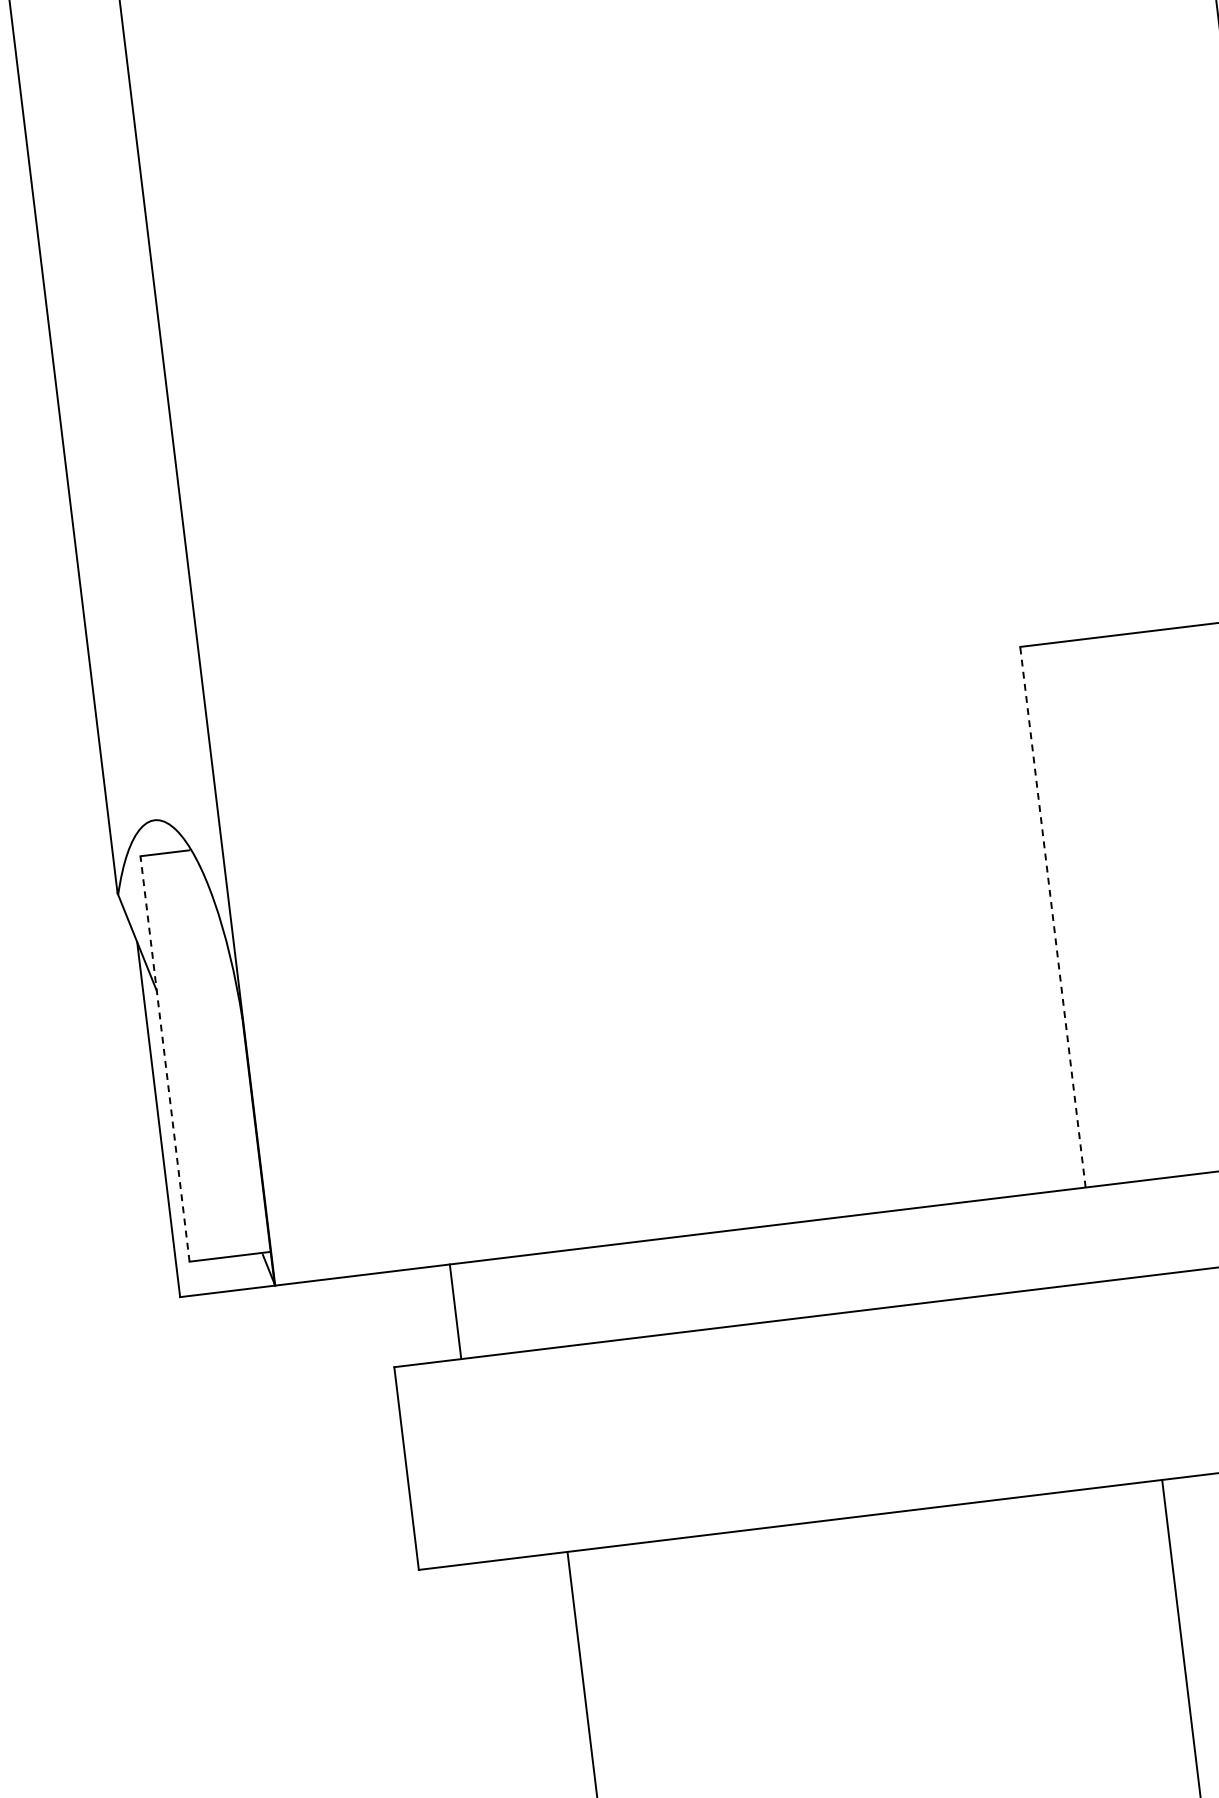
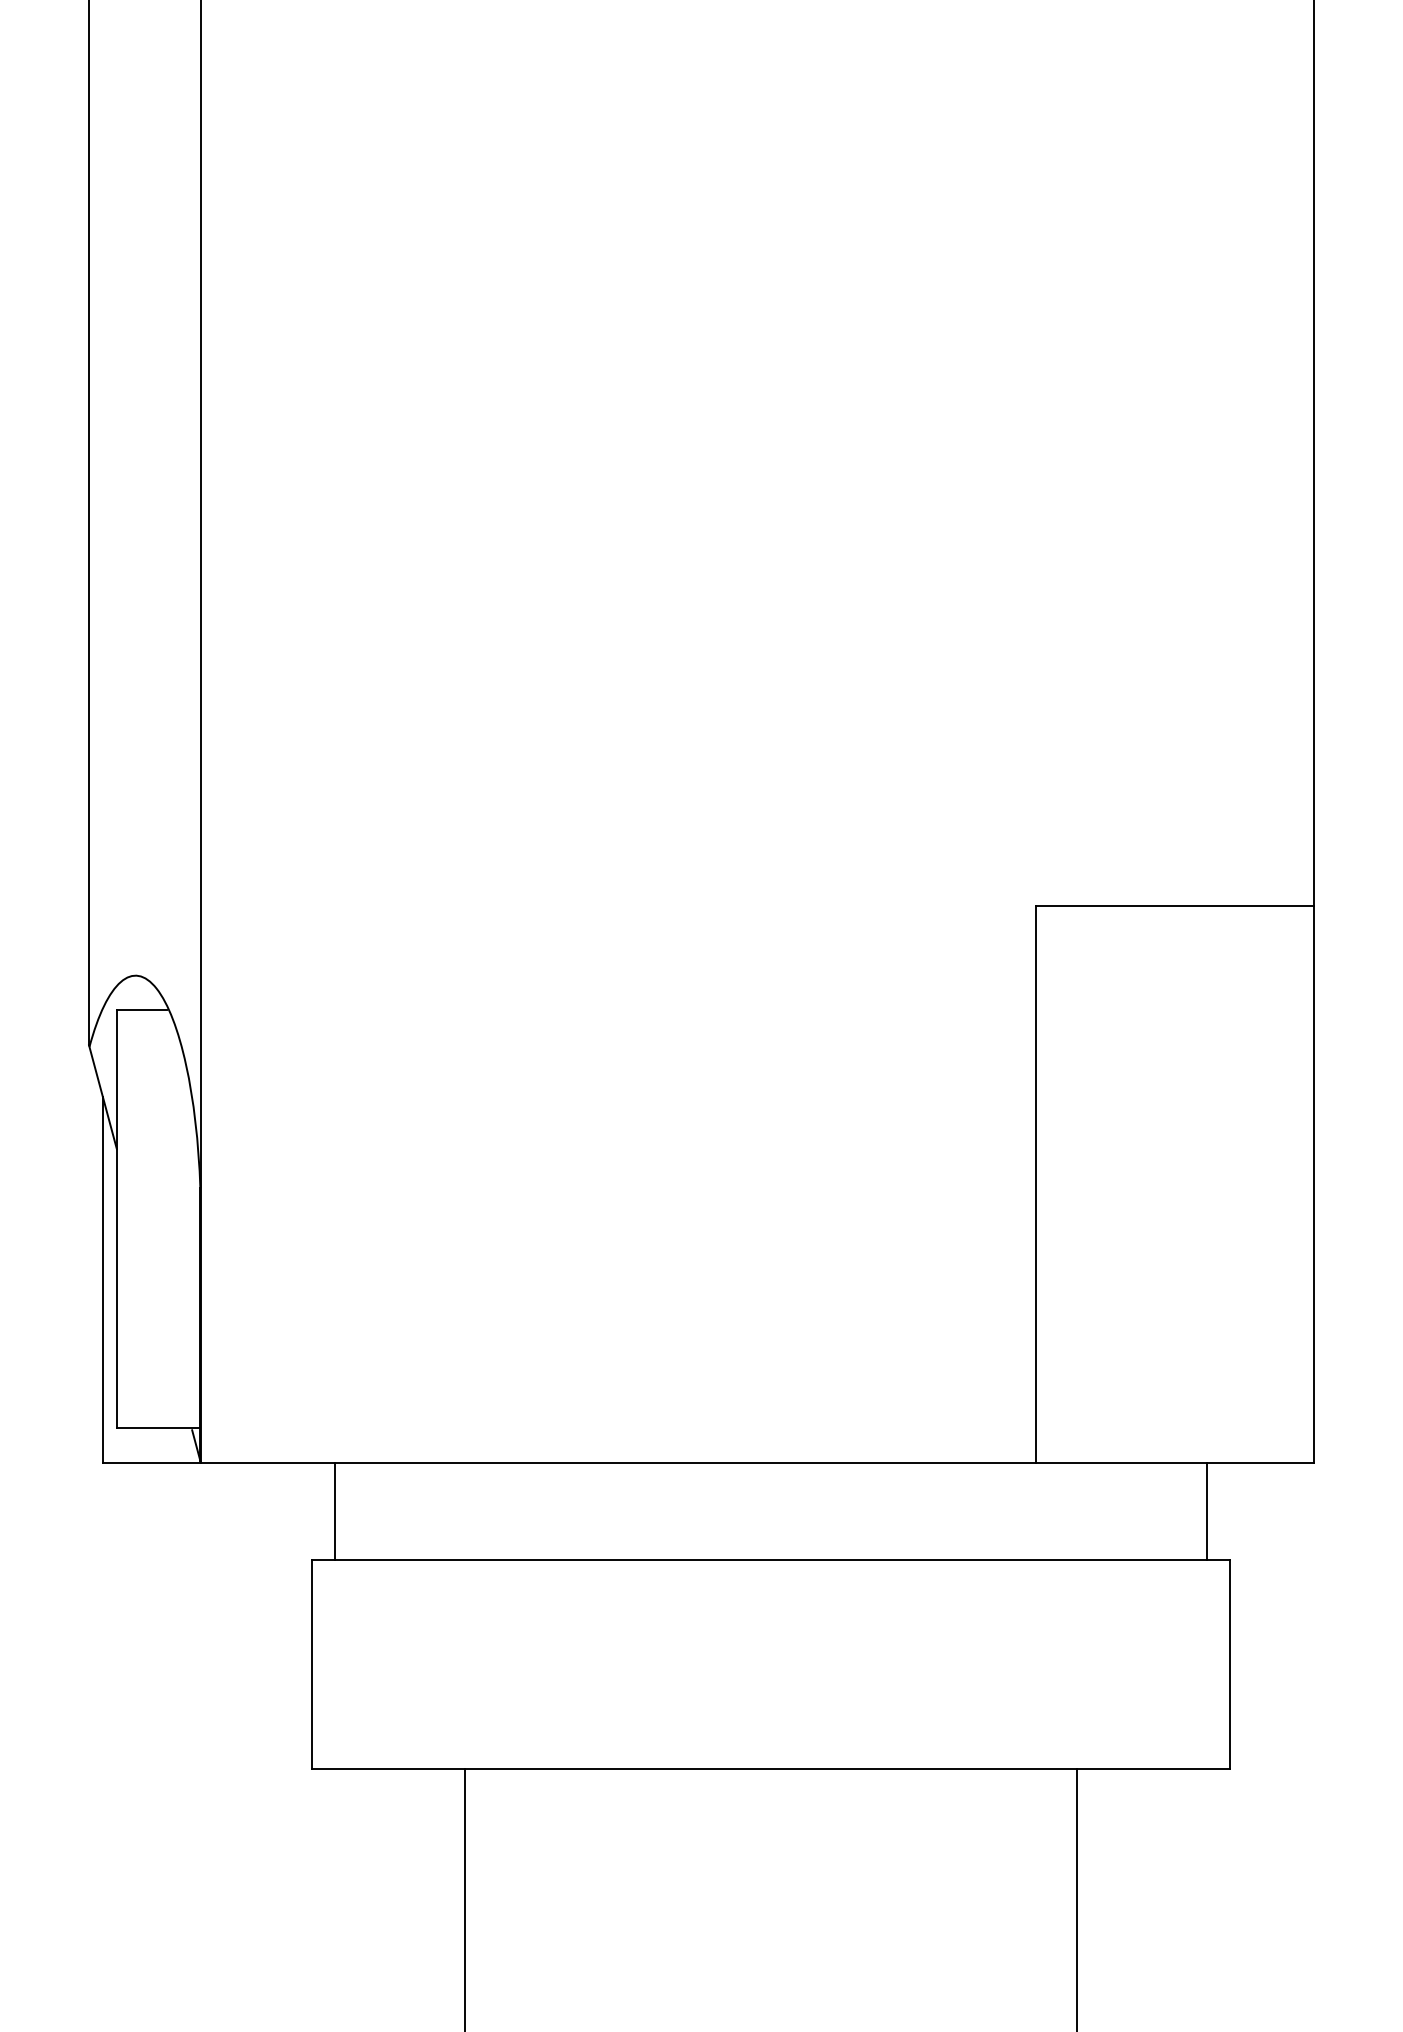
line: (1052, 916) -> (1035, 1183), dashed -> solid
line: (164, 1059) -> (116, 1219), dashed -> solid
line: (455, 1311) -> (334, 1511), moved

